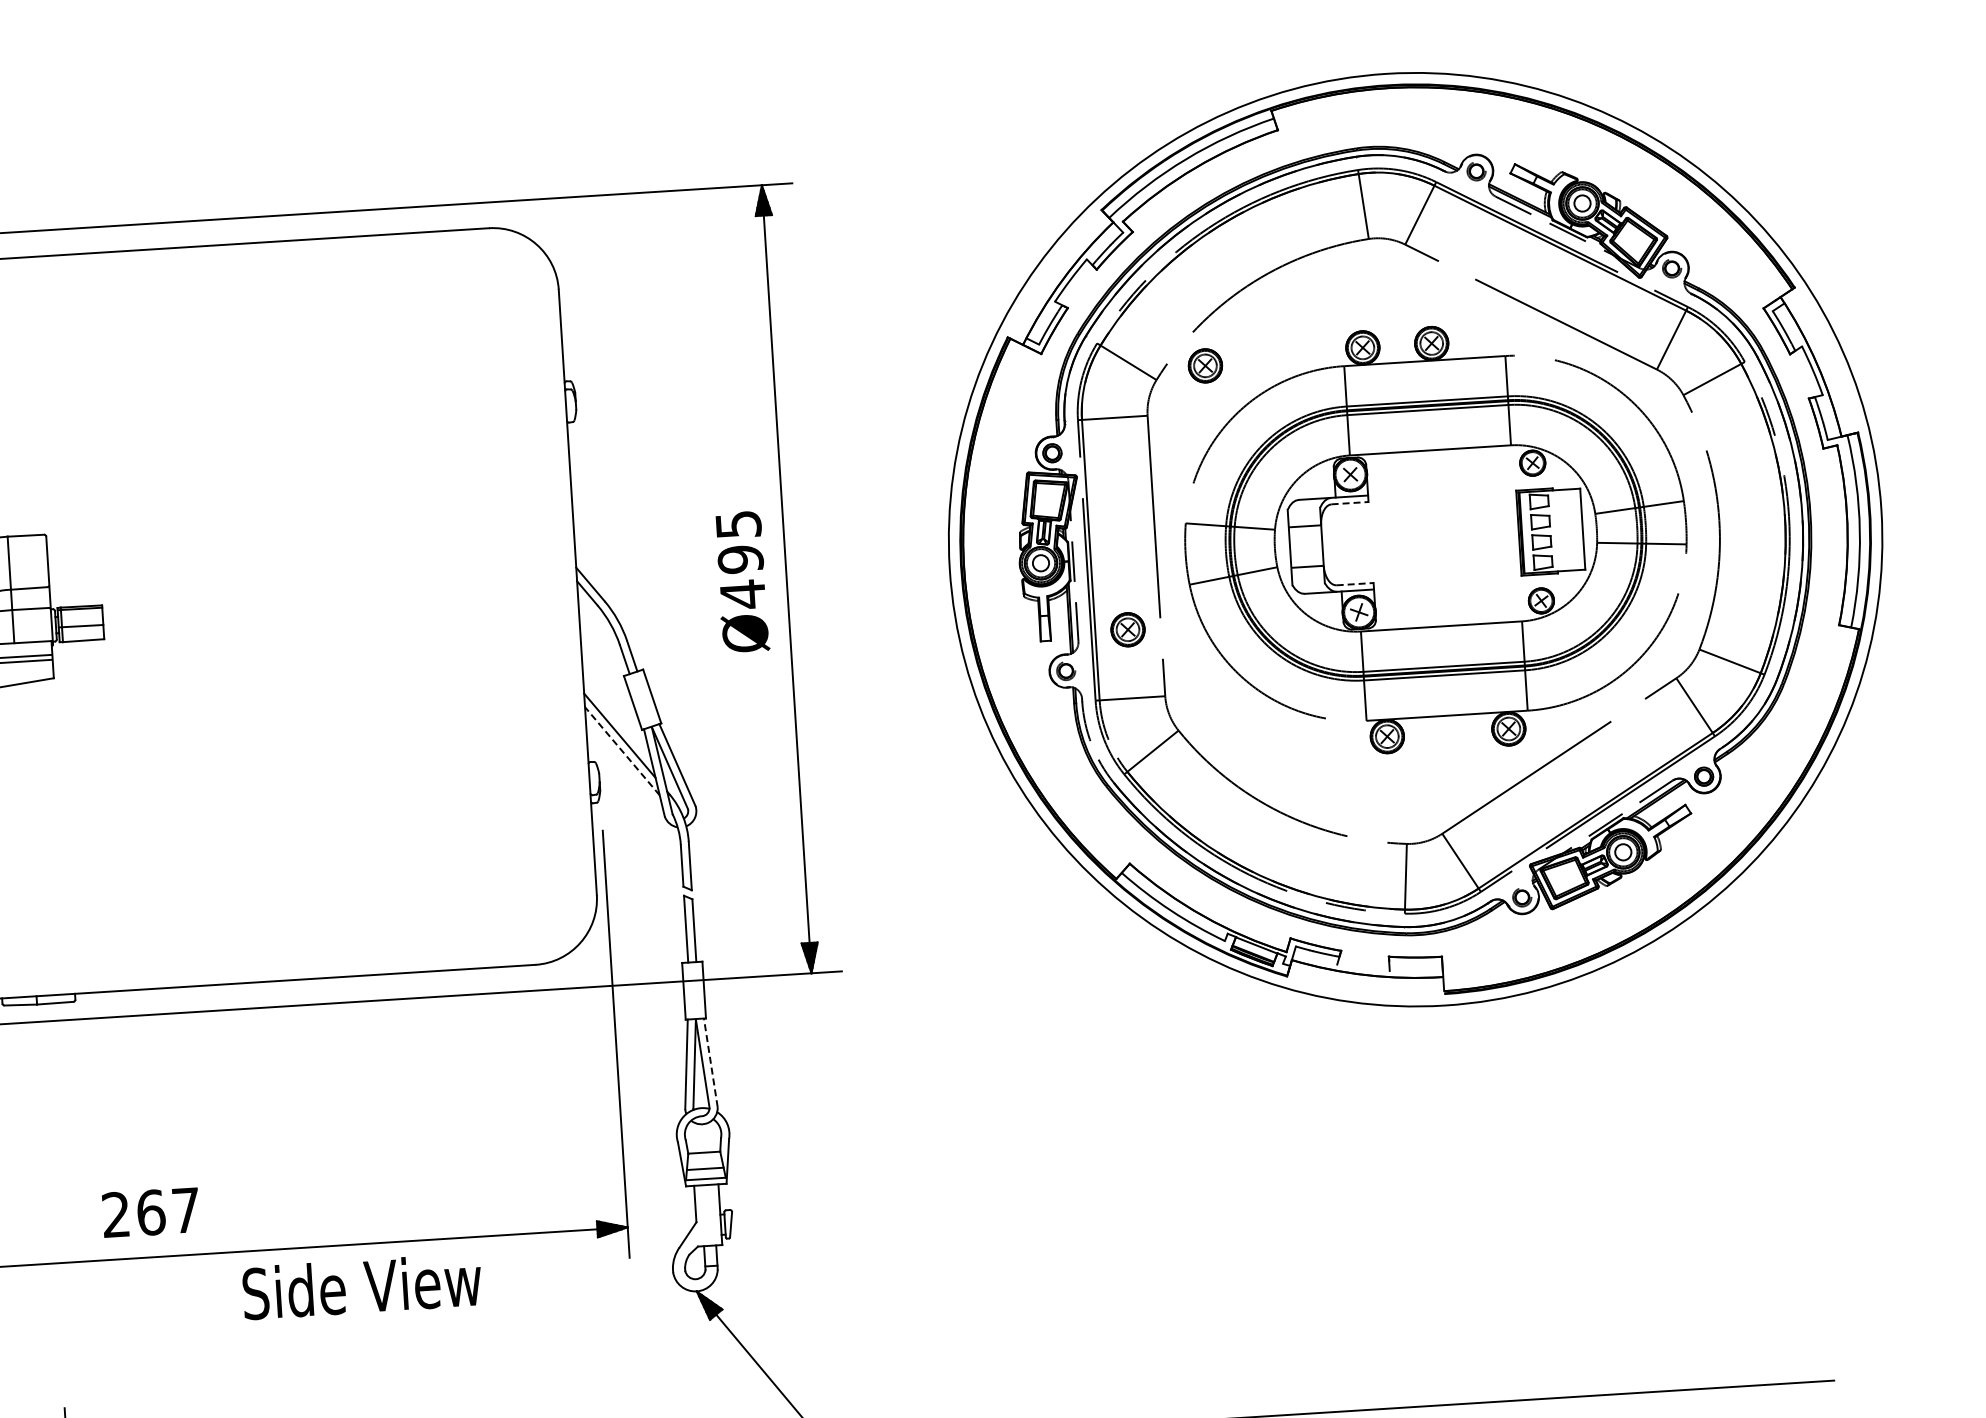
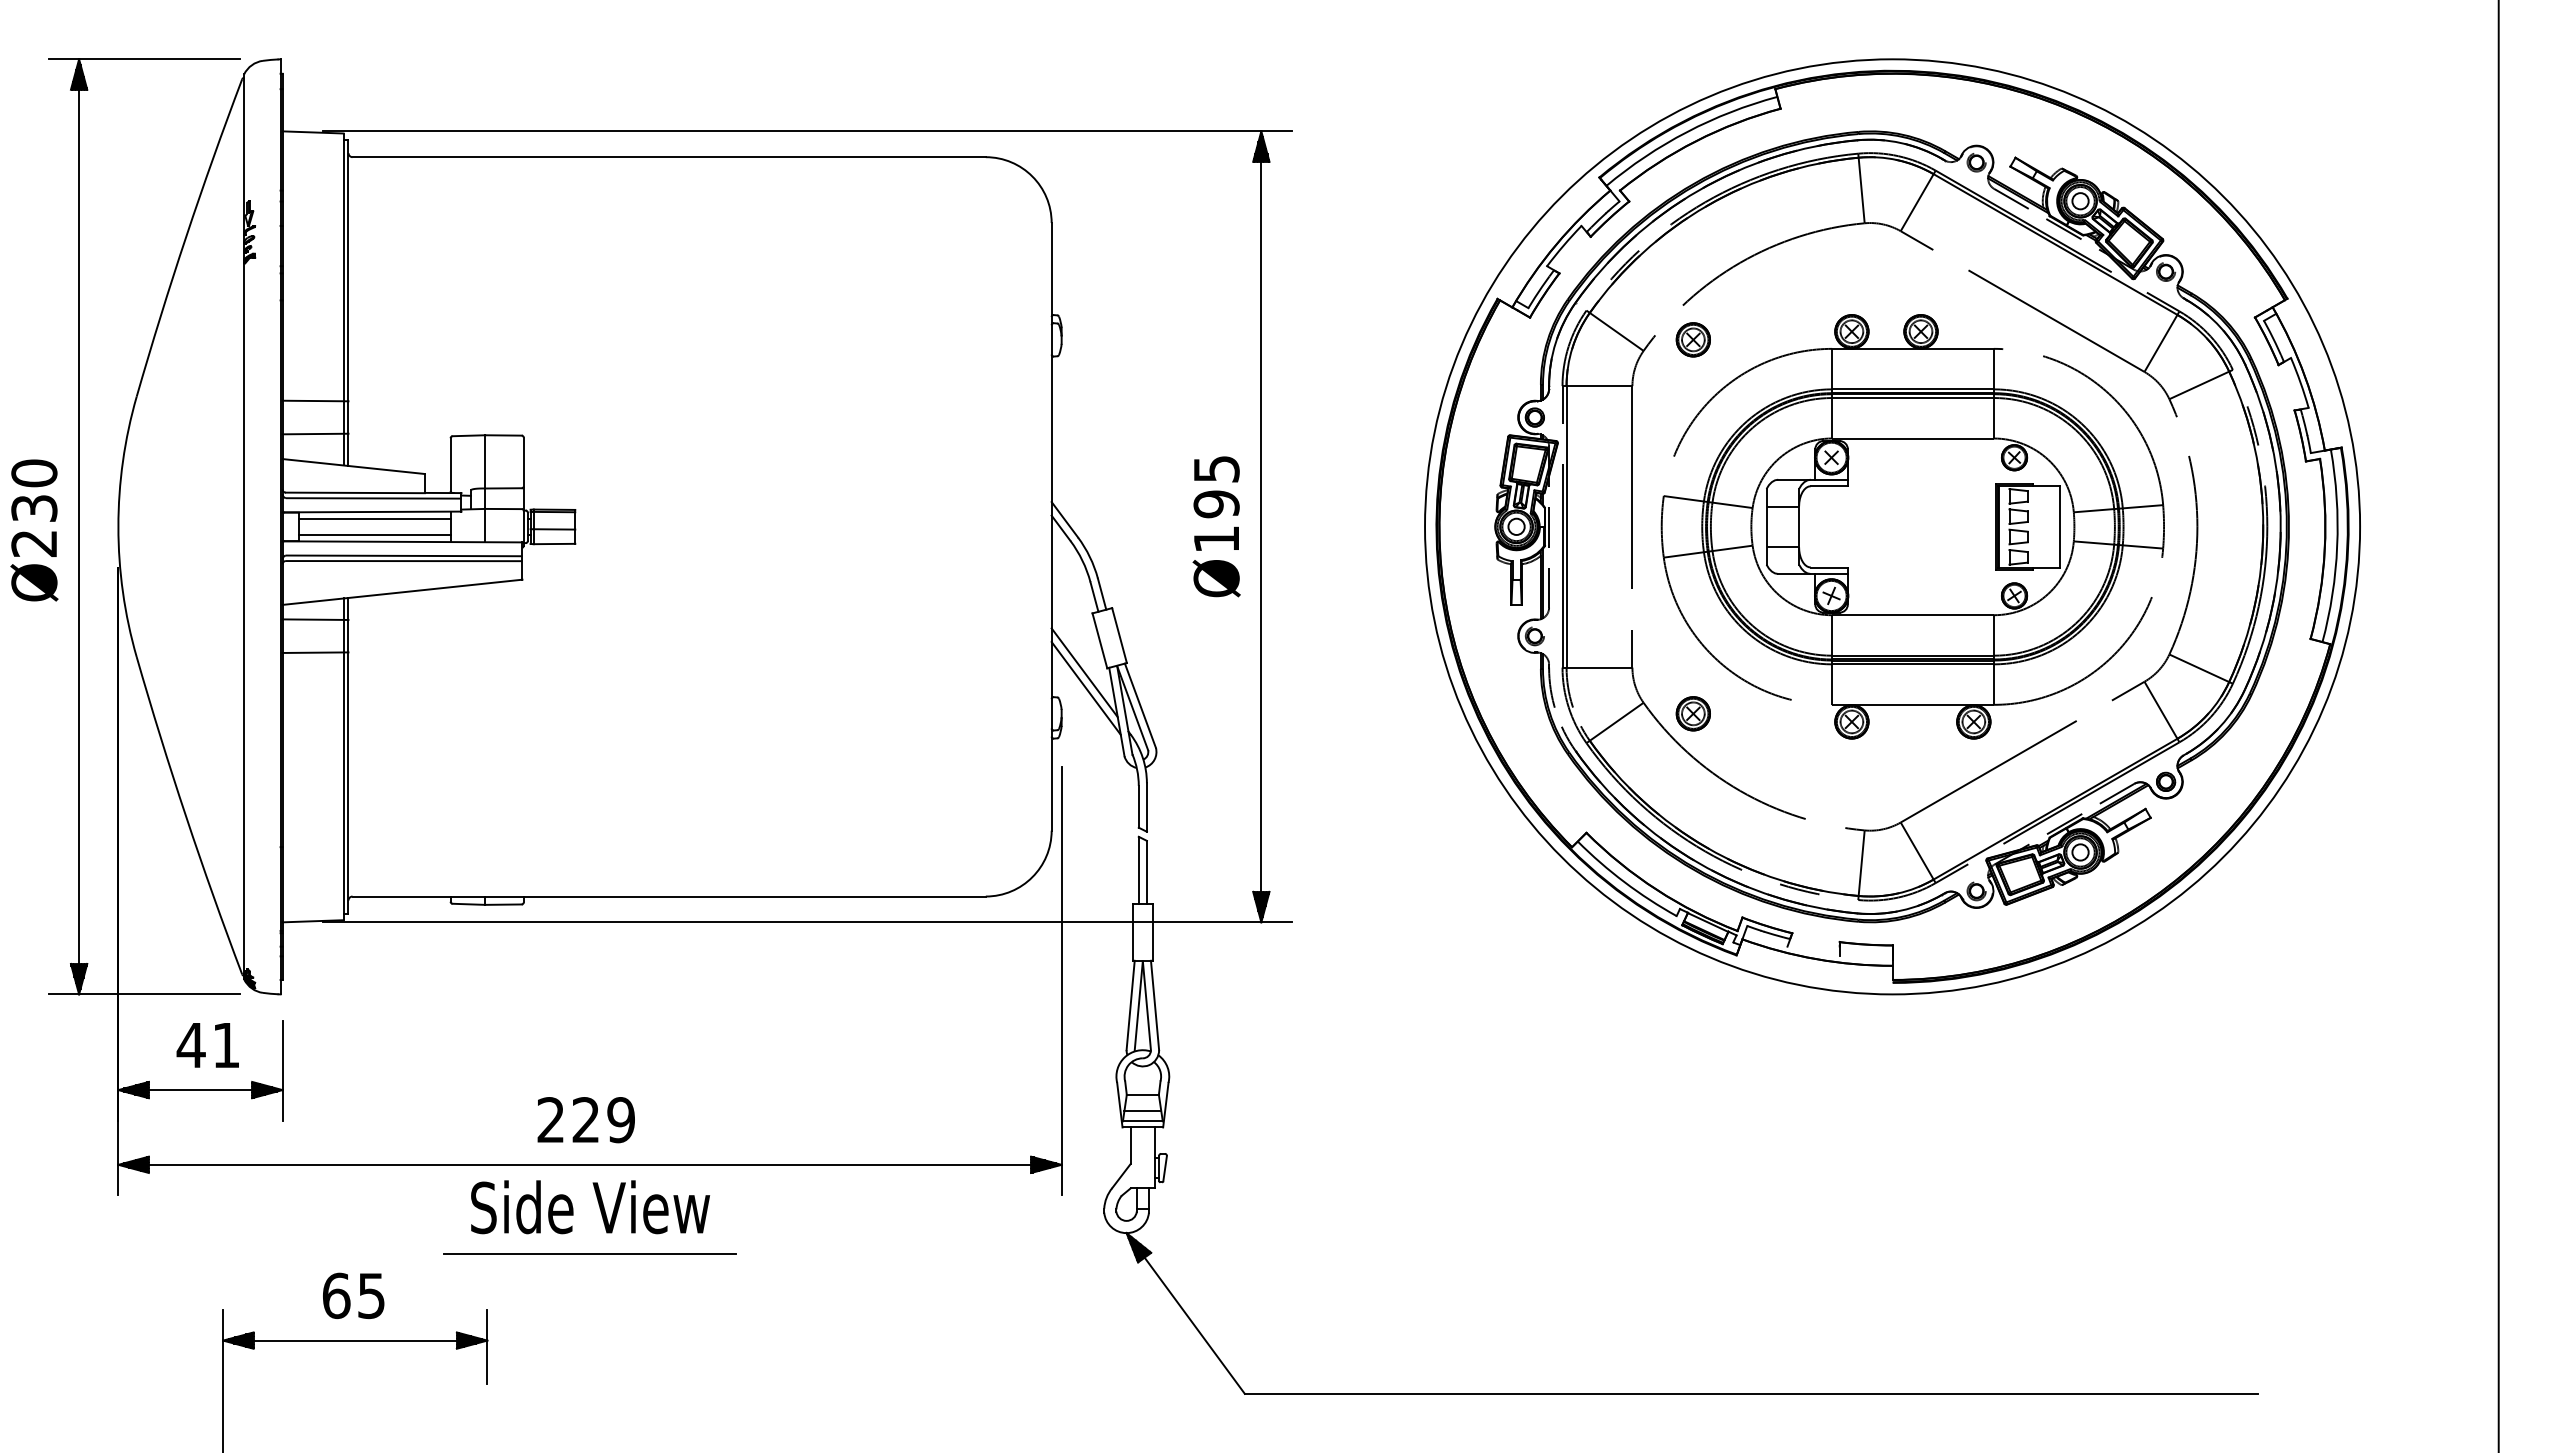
line: (1350, 503) -> (1829, 486), dashed -> solid
line: (1355, 584) -> (1829, 567), dashed -> solid
text: (742, 594) -> (1216, 539), Ø495 -> Ø195
part: (1127, 629) -> (1692, 713), moved
line: (622, 751) -> (1086, 688), dashed -> solid
line: (711, 1062) -> (1155, 1005), dashed -> solid
text: (168, 1211) -> (603, 1120), 267 -> 229
text: (362, 1286) -> (590, 1207), moved
line: (162, 1345) -> (589, 1253), added

